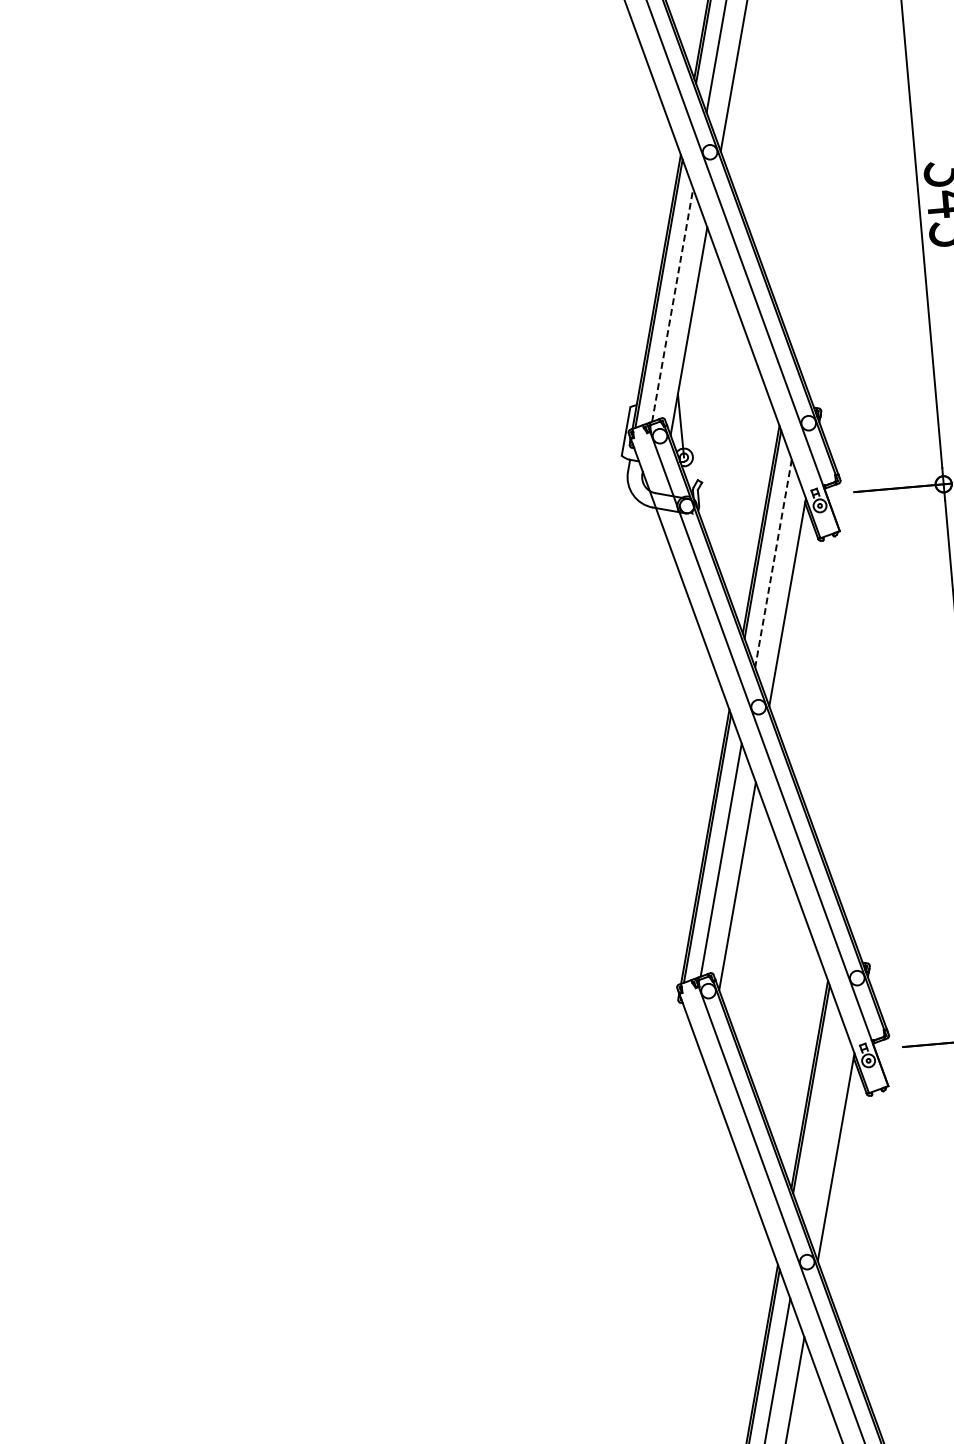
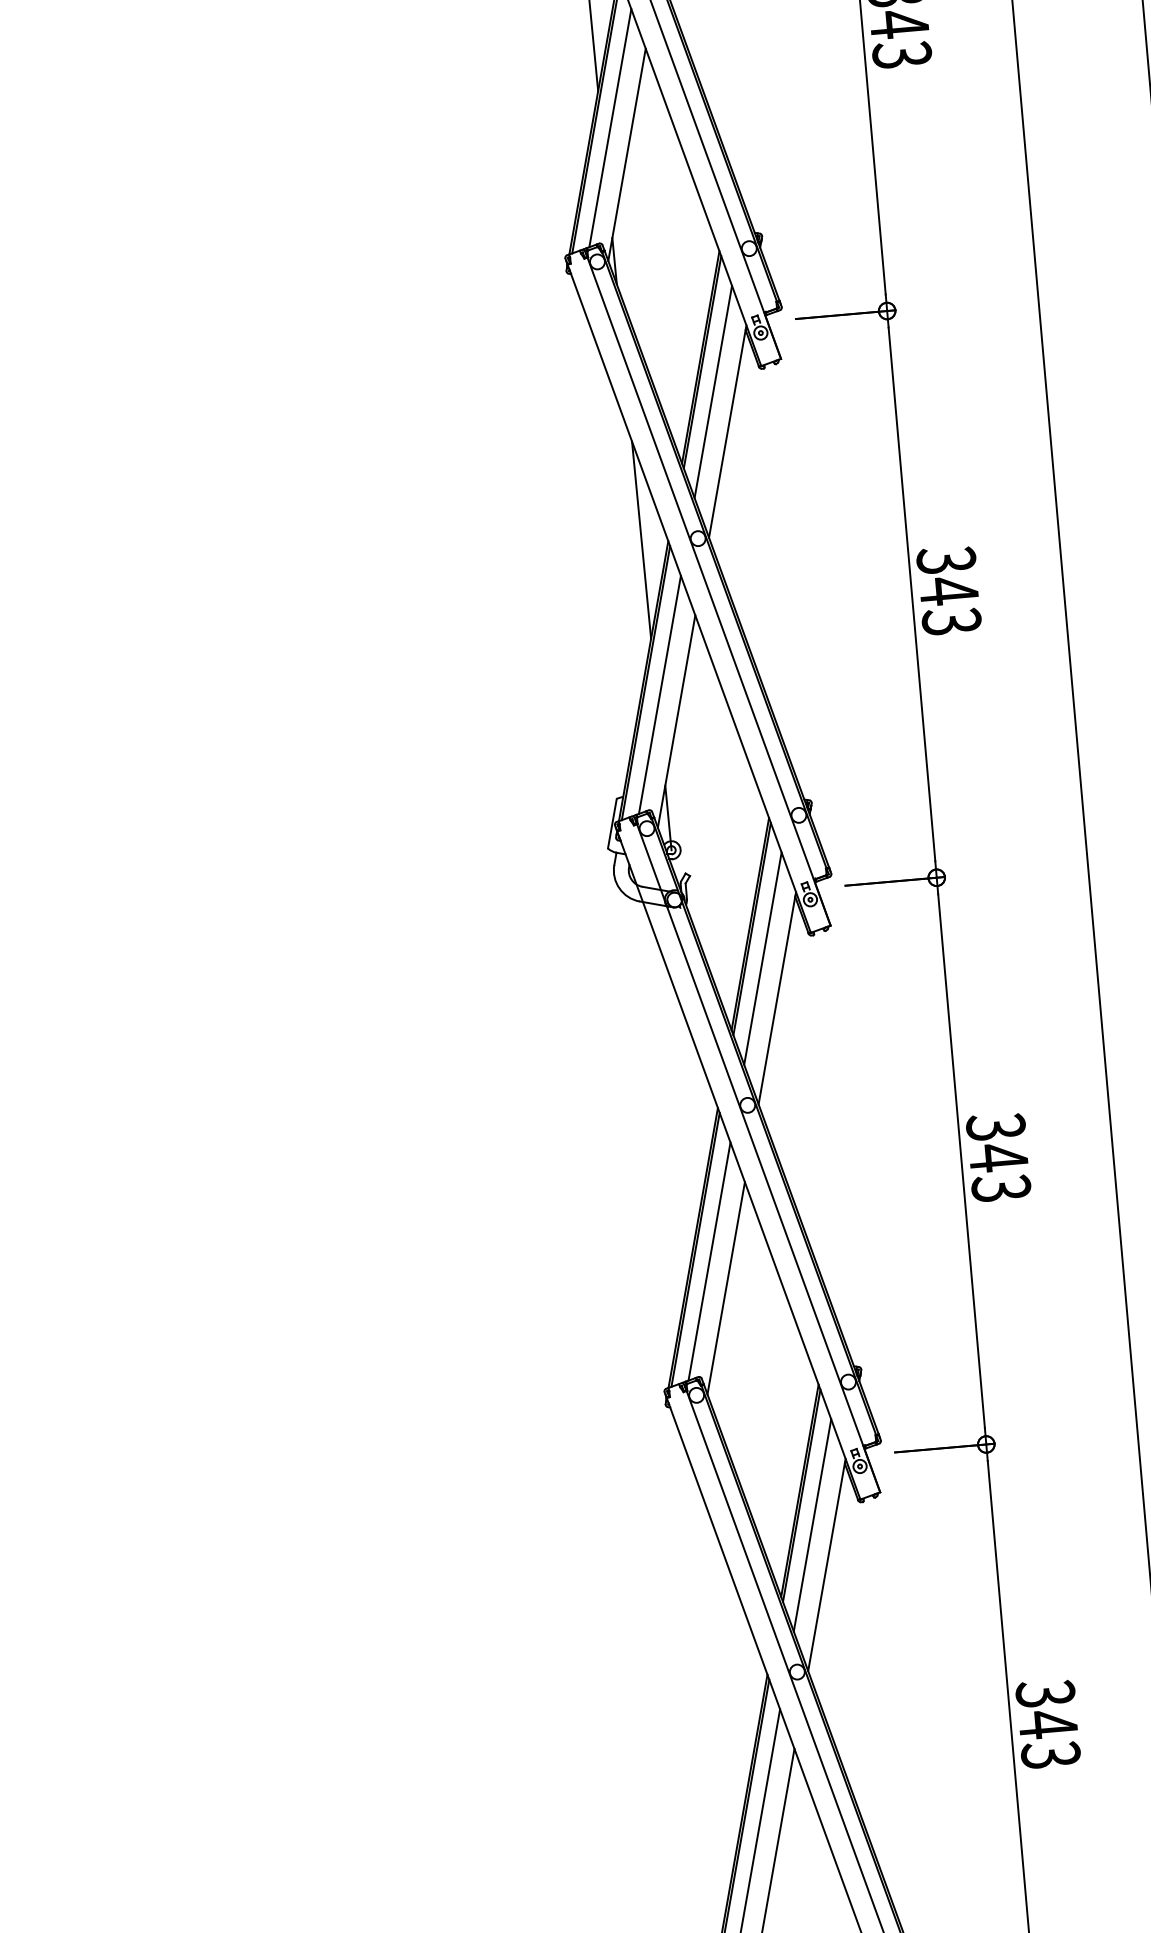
line: (654, 153) -> (641, 539), added
line: (672, 304) -> (659, 694), dashed -> solid
line: (773, 563) -> (762, 958), dashed -> solid
line: (822, 1118) -> (812, 1525), added

